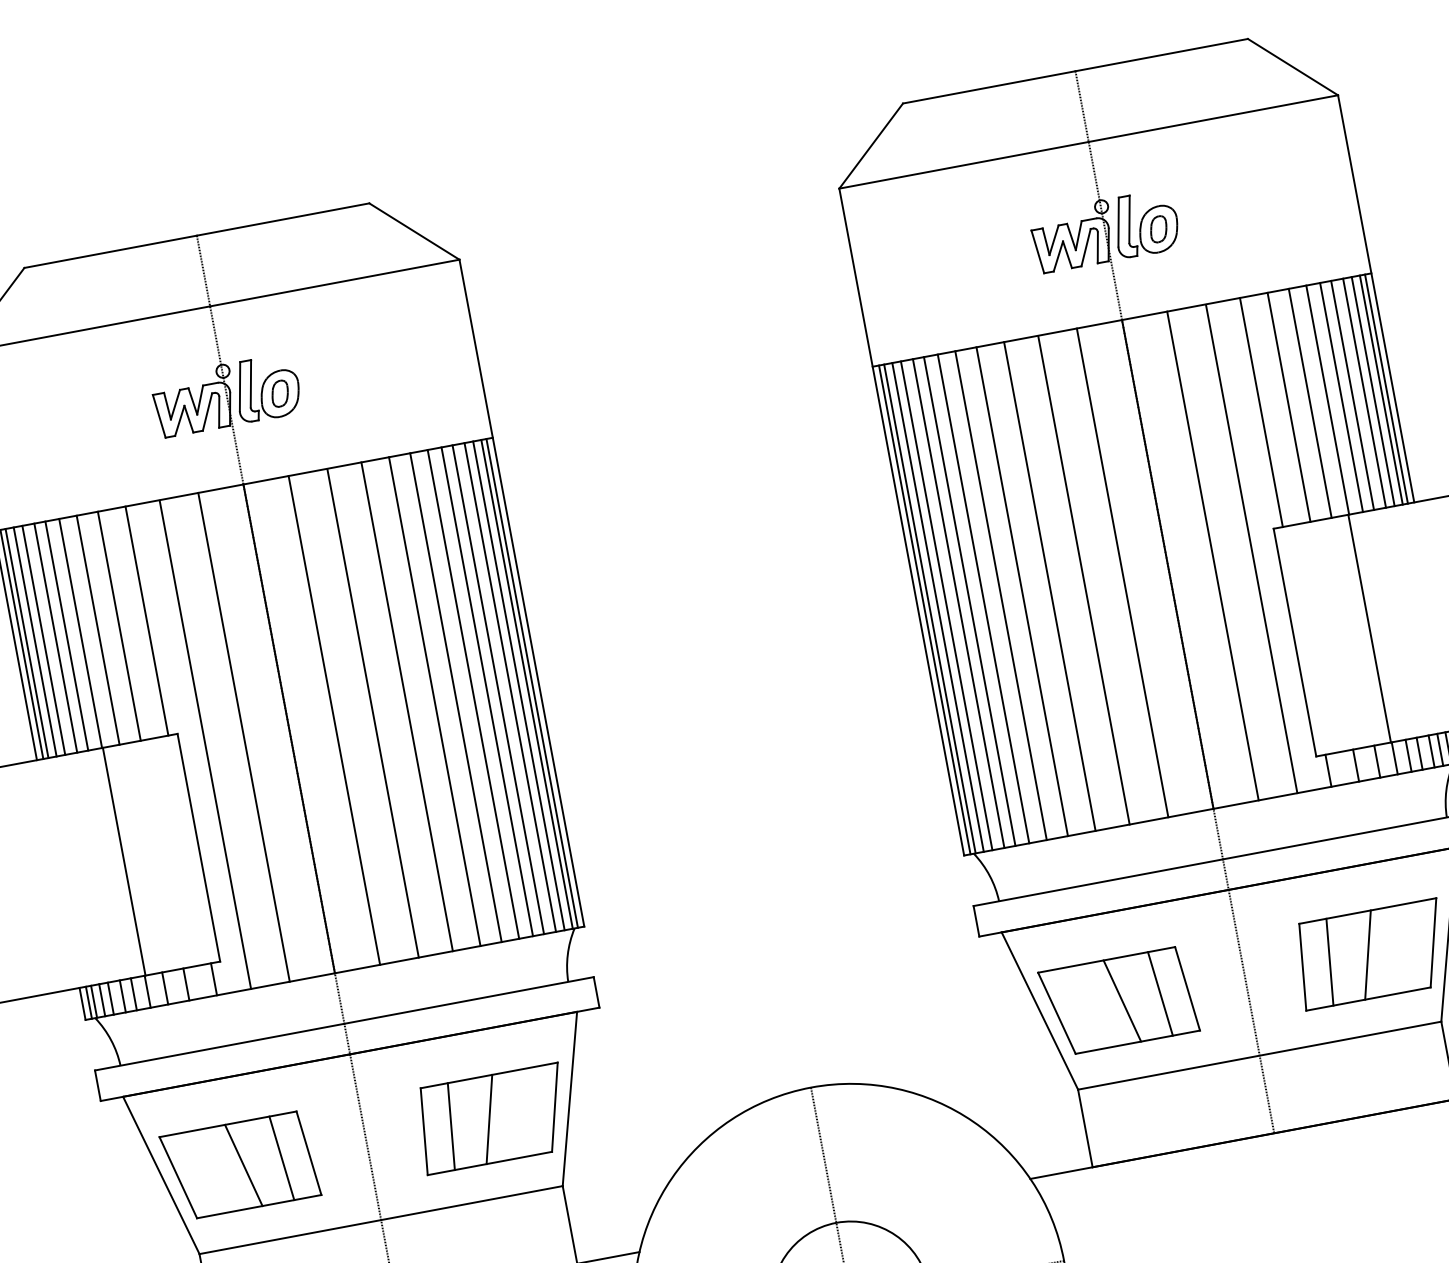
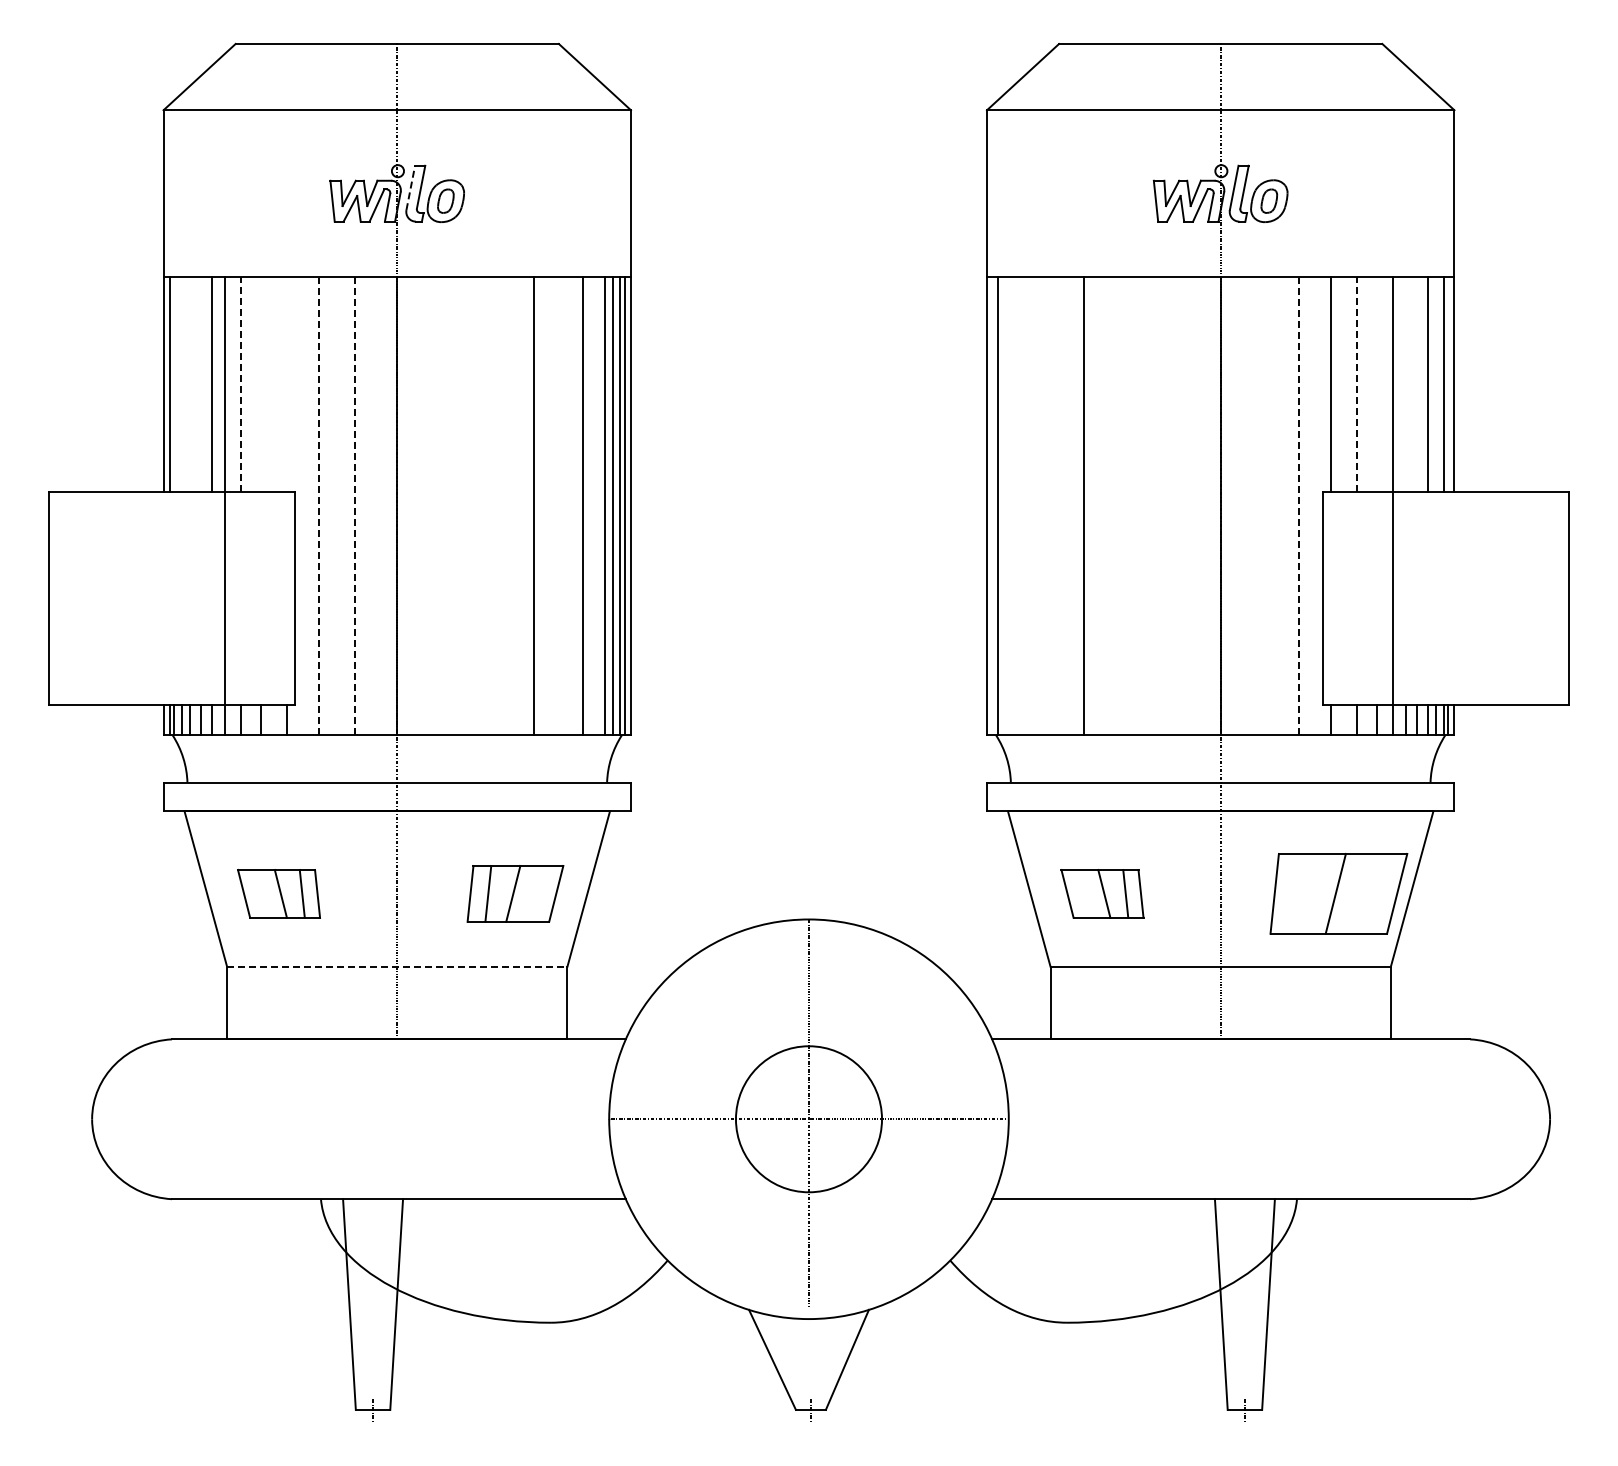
line: (239, 386) -> (410, 187), solid -> dashed
line: (1386, 389) -> (1448, 384), removed
line: (1373, 391) -> (1436, 384), removed
line: (1352, 395) -> (1416, 384), removed
line: (1341, 397) -> (1406, 384), removed
line: (1309, 403) -> (1376, 384), removed
line: (1289, 407) -> (1357, 384), solid -> dashed
line: (1251, 549) -> (1299, 506), solid -> dashed
line: (1213, 556) -> (1263, 506), removed
line: (1122, 573) -> (1178, 506), removed
line: (1084, 580) -> (1142, 506), removed
line: (1050, 586) -> (1110, 506), removed
line: (1001, 595) -> (1064, 506), removed
line: (984, 599) -> (1048, 506), removed
line: (970, 601) -> (1035, 506), removed
line: (958, 603) -> (1024, 506), removed
line: (946, 606) -> (1013, 506), removed
line: (938, 607) -> (1005, 506), removed
line: (924, 610) -> (992, 506), removed
line: (146, 621) -> (286, 384), removed
line: (118, 626) -> (260, 384), removed
line: (98, 630) -> (241, 384), solid -> dashed
line: (56, 638) -> (201, 384), removed
line: (44, 640) -> (190, 384), removed
line: (34, 642) -> (181, 384), removed
line: (27, 643) -> (174, 384), removed
line: (498, 689) -> (593, 506), removed
line: (473, 694) -> (569, 506), removed
line: (455, 697) -> (553, 506), removed
line: (406, 707) -> (507, 506), removed
line: (372, 713) -> (475, 506), removed
line: (334, 720) -> (439, 506), removed
line: (243, 736) -> (354, 505), solid -> dashed
line: (205, 744) -> (318, 506), solid -> dashed
line: (1329, 961) -> (1299, 893), removed
part: (1118, 1001) -> (1102, 893), size x0.6
part: (492, 1118) -> (515, 893), size x0.7
part: (239, 1165) -> (278, 893), size x0.6
line: (381, 1219) -> (397, 966), solid -> dashed

